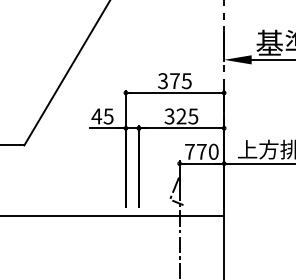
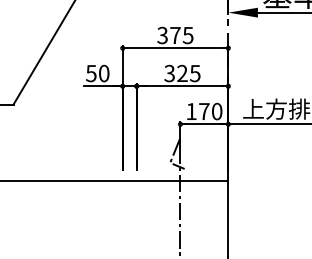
text: (102, 116) -> (97, 73), 45 -> 50
text: (189, 151) -> (191, 111), 770 -> 170

